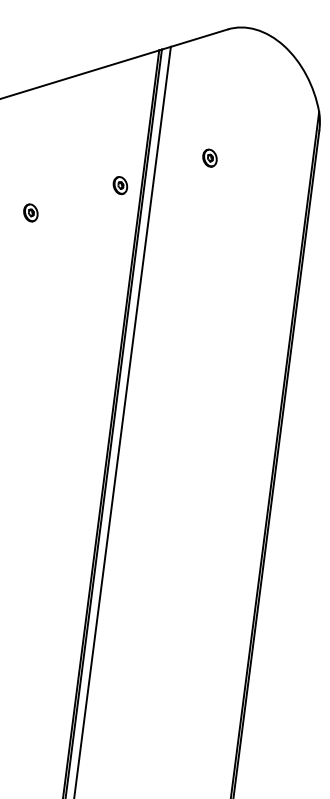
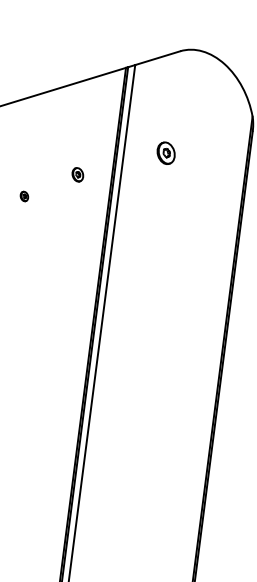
part: (209, 157) -> (165, 152), size x1.6
part: (119, 185) -> (77, 174), moved
part: (30, 212) -> (24, 196), size x0.7

